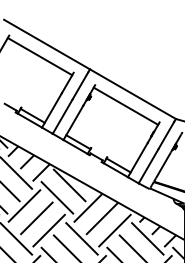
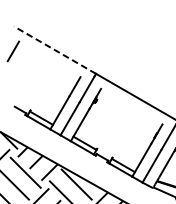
line: (47, 44) -> (55, 50), solid -> dashed
line: (39, 56) -> (47, 61), removed
line: (125, 105) -> (129, 108), removed

